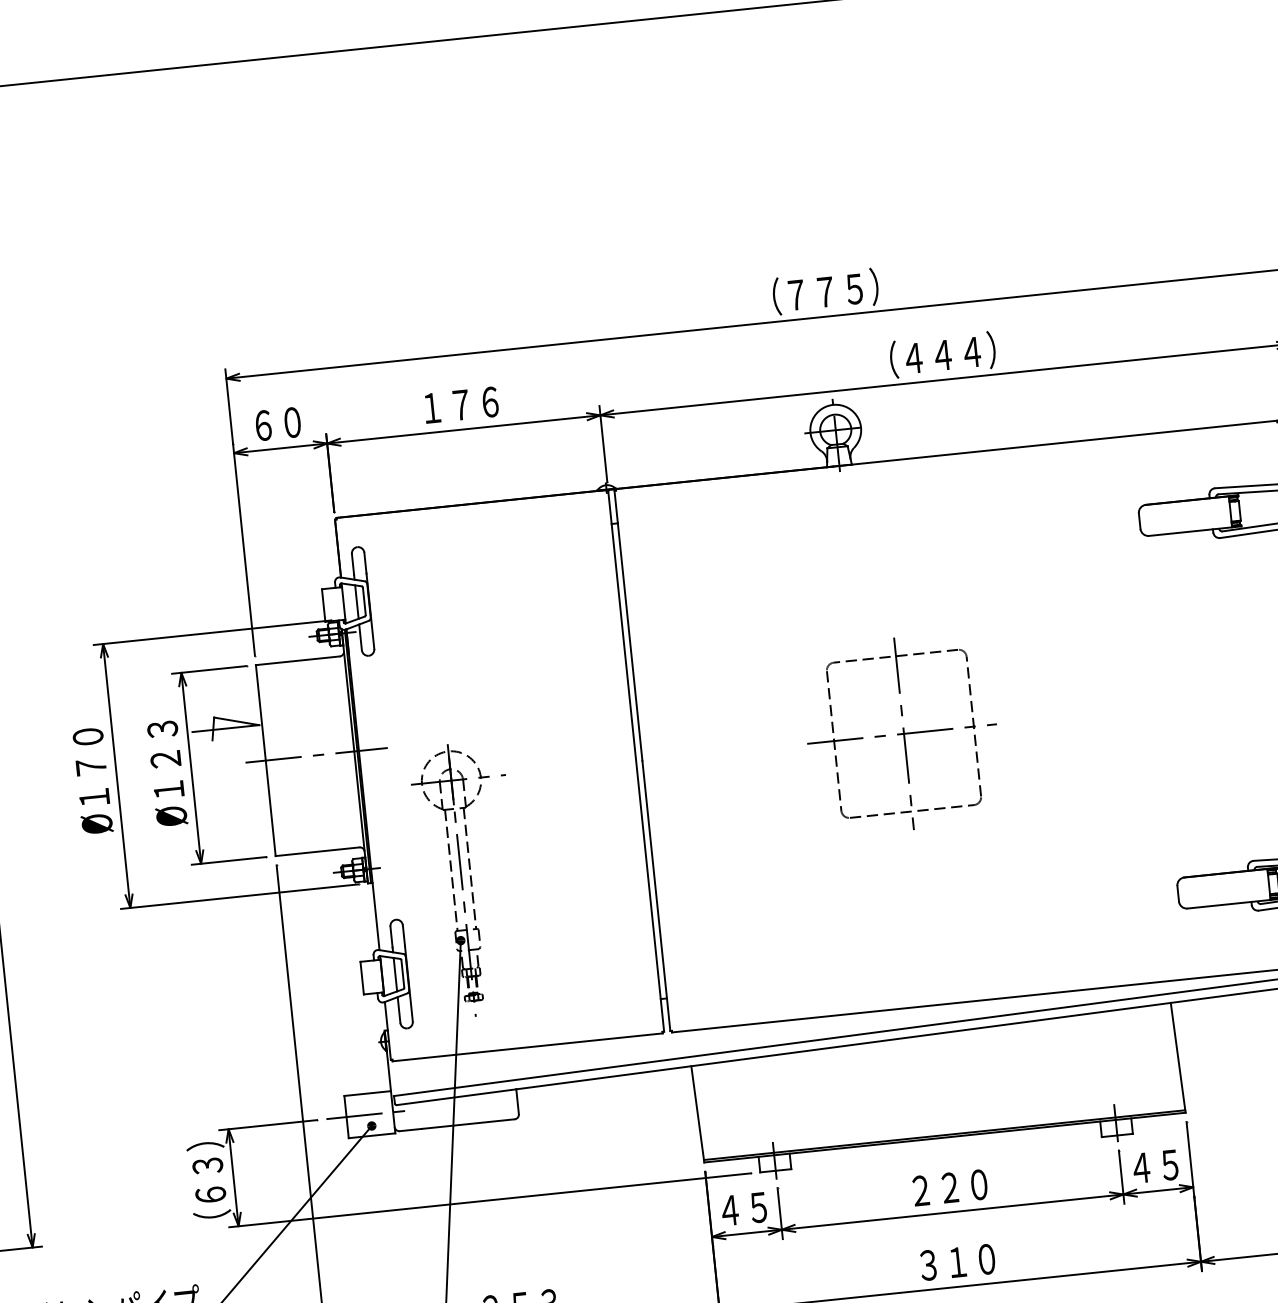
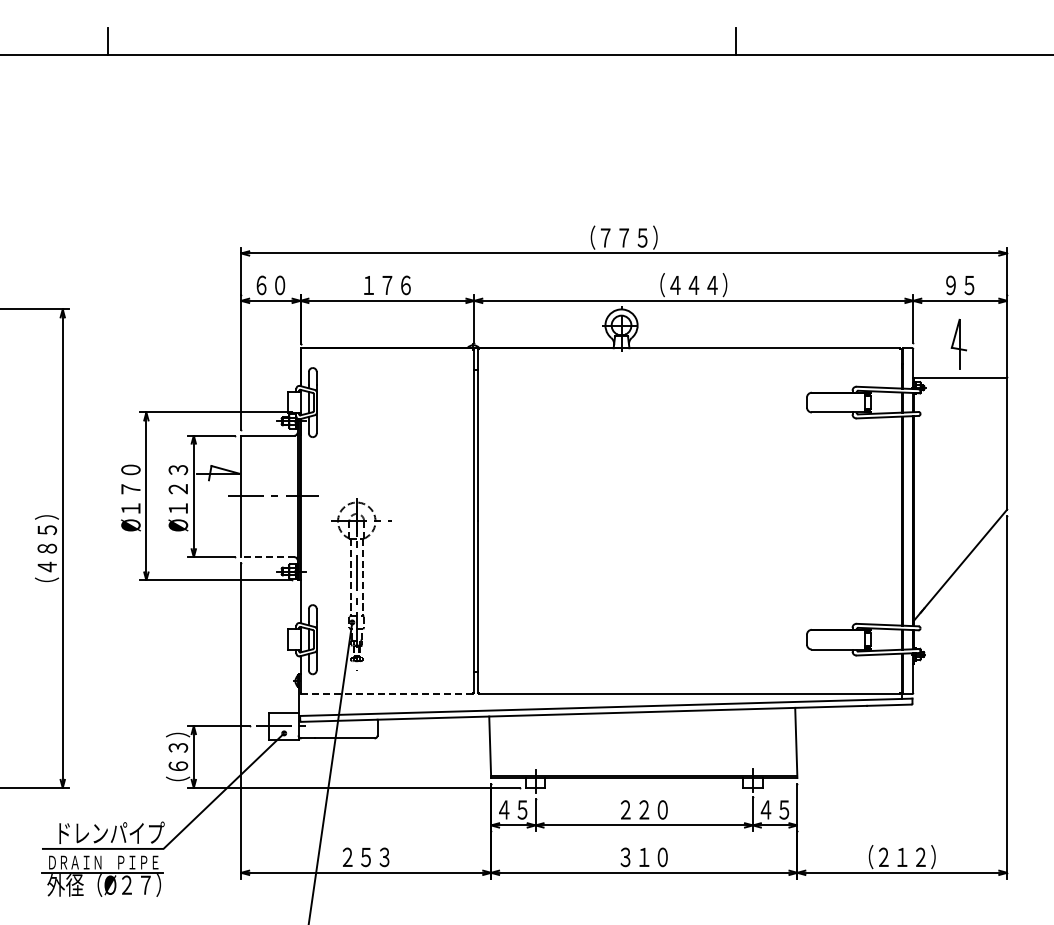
part: (901, 733) -> (643, 520), removed
line: (316, 852) -> (267, 557), solid -> dashed
line: (527, 1048) -> (387, 694), solid -> dashed

